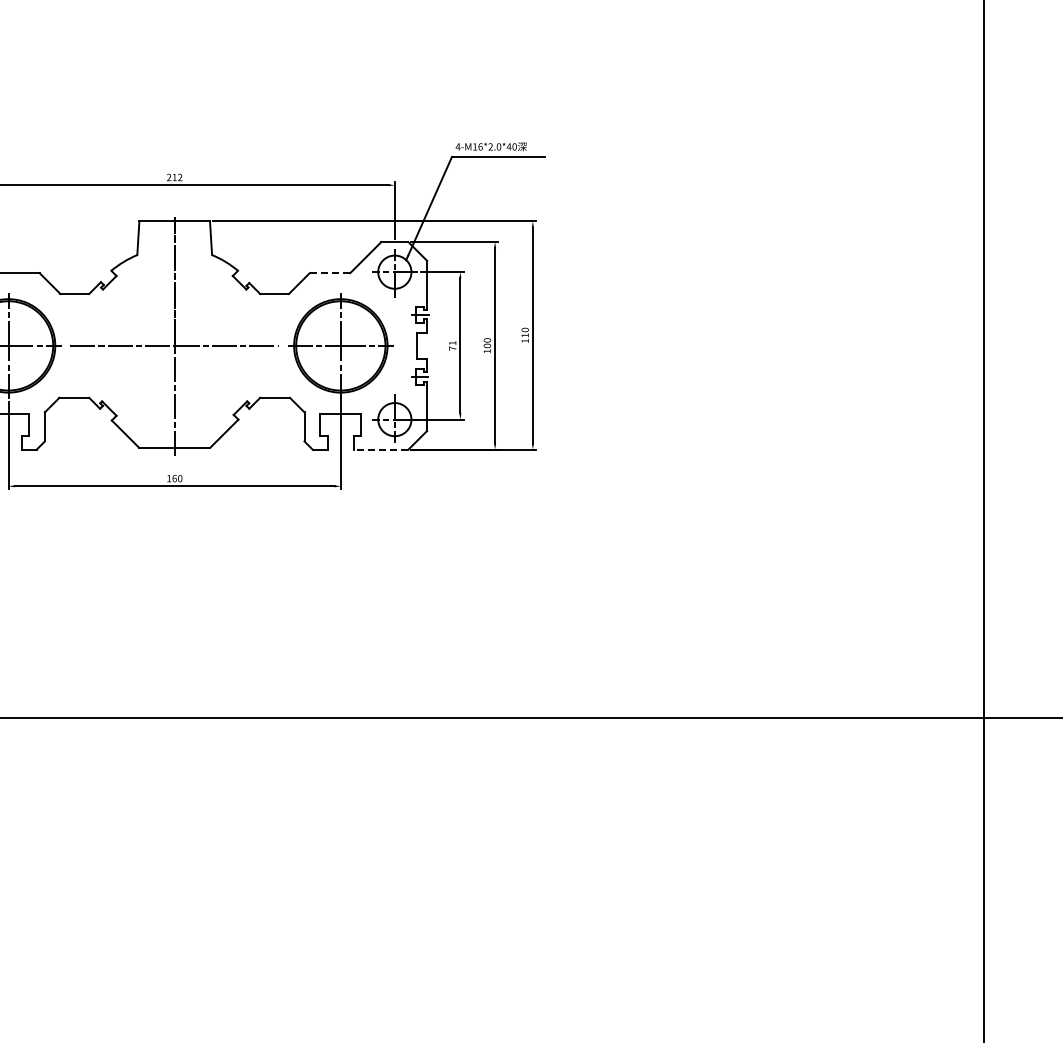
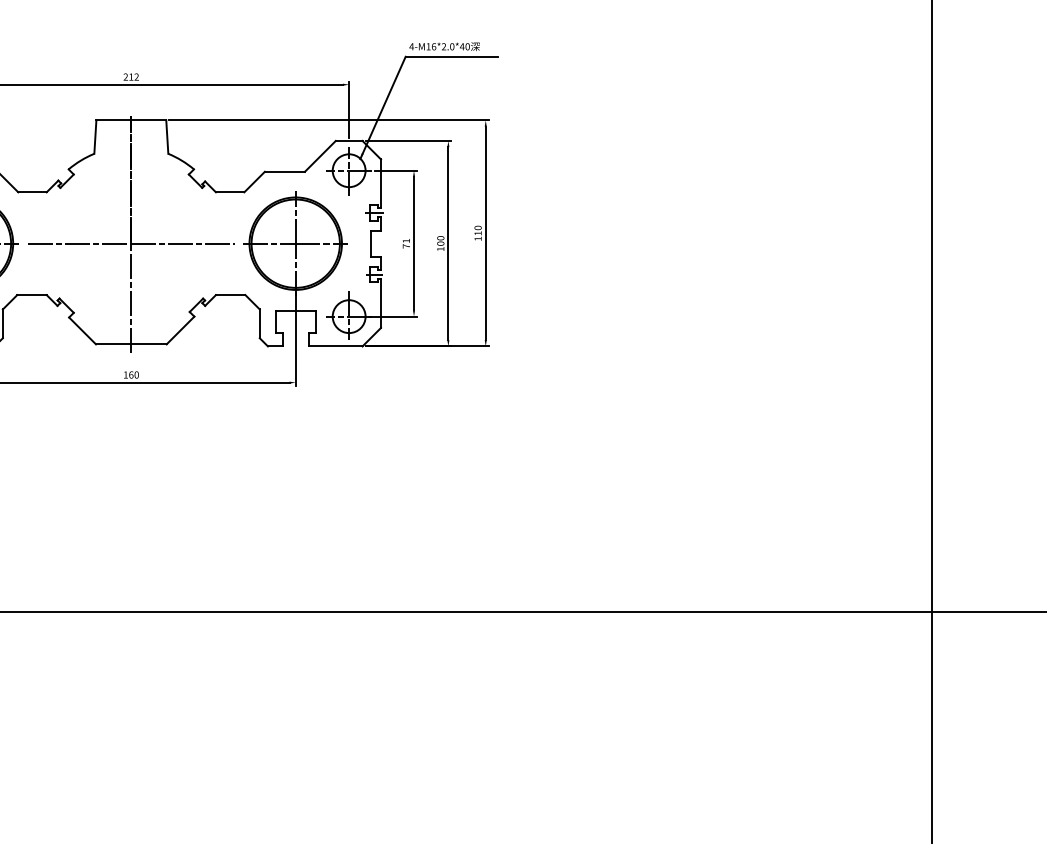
line: (330, 273) -> (285, 172), dashed -> solid
line: (380, 449) -> (334, 346), dashed -> solid

